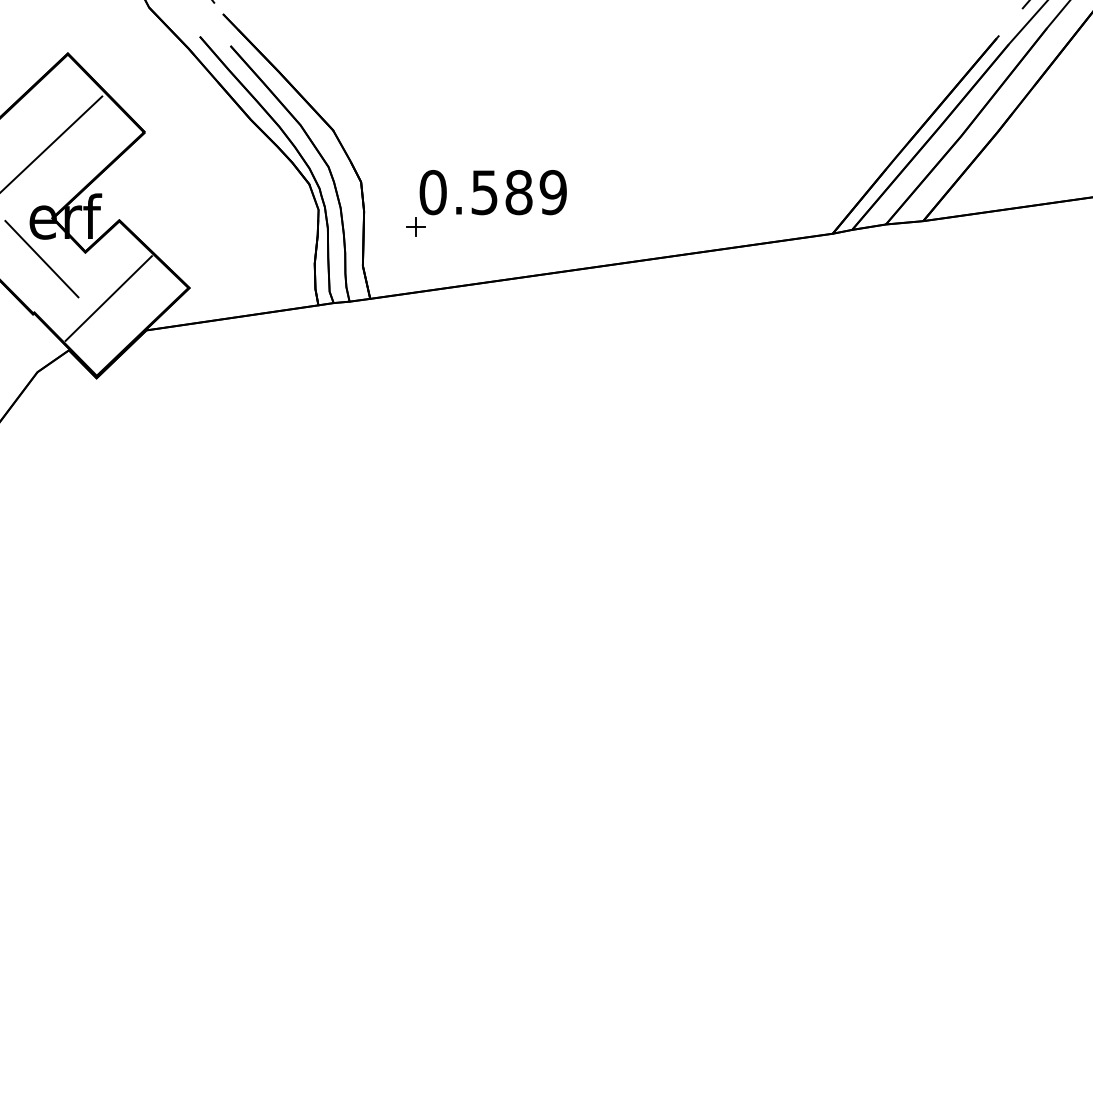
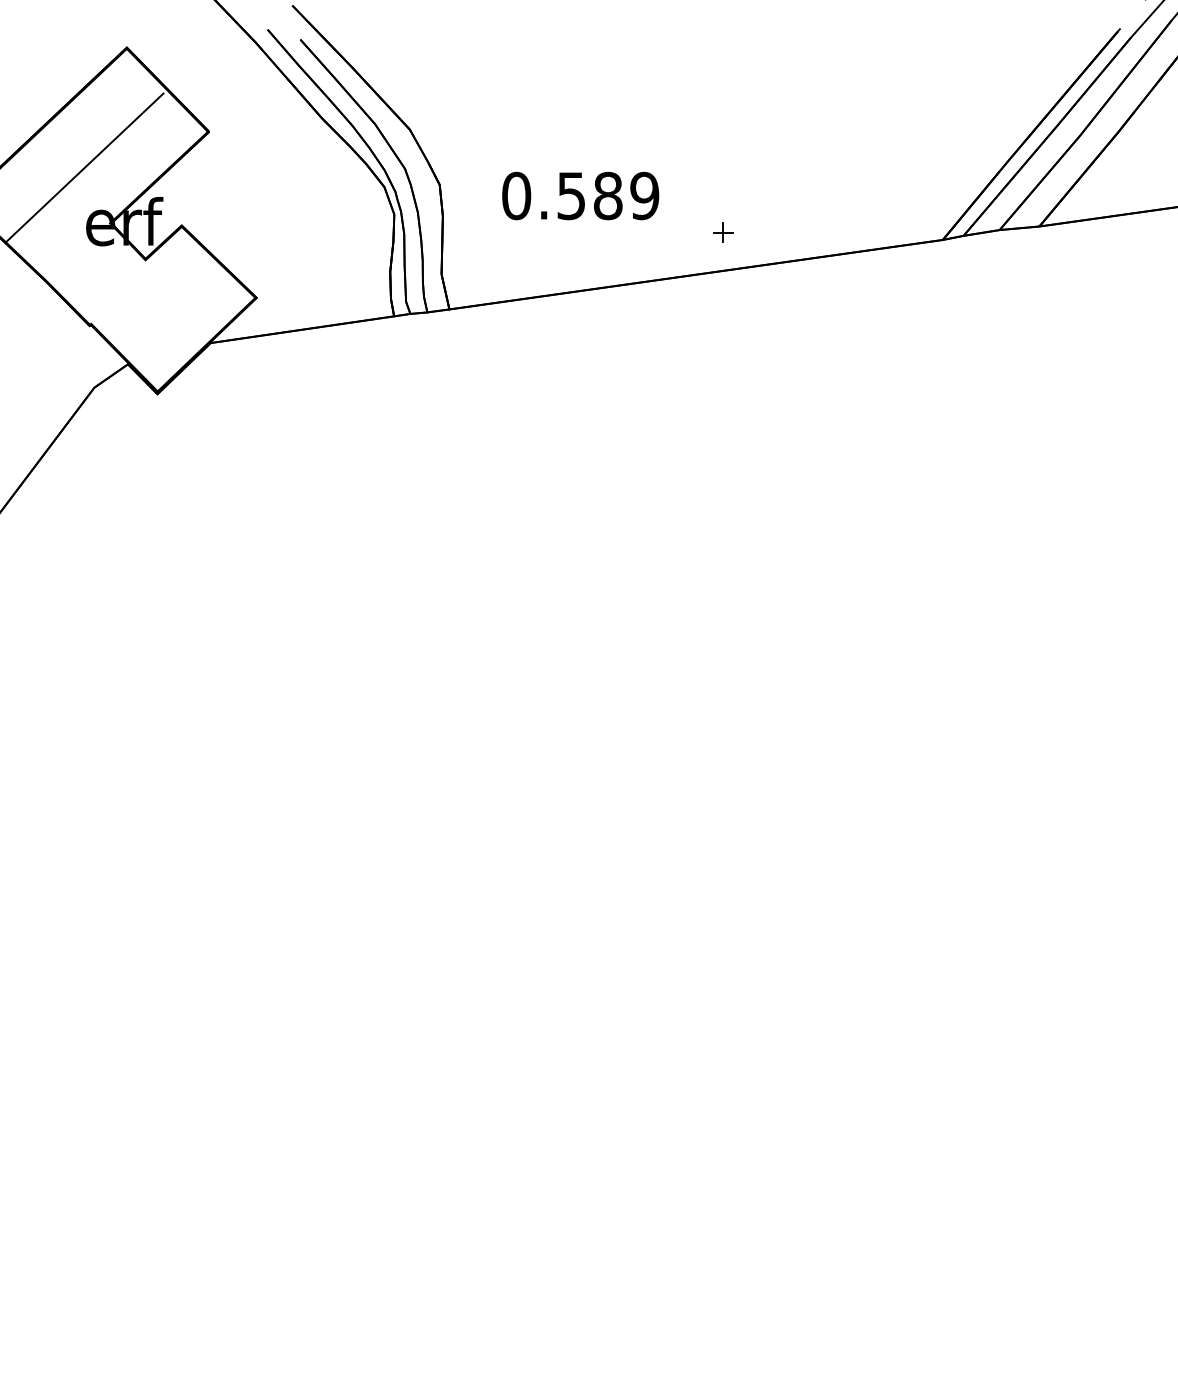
part: (416, 226) -> (723, 232), moved
line: (42, 258) -> (99, 266), removed
line: (108, 297) -> (170, 308), removed

